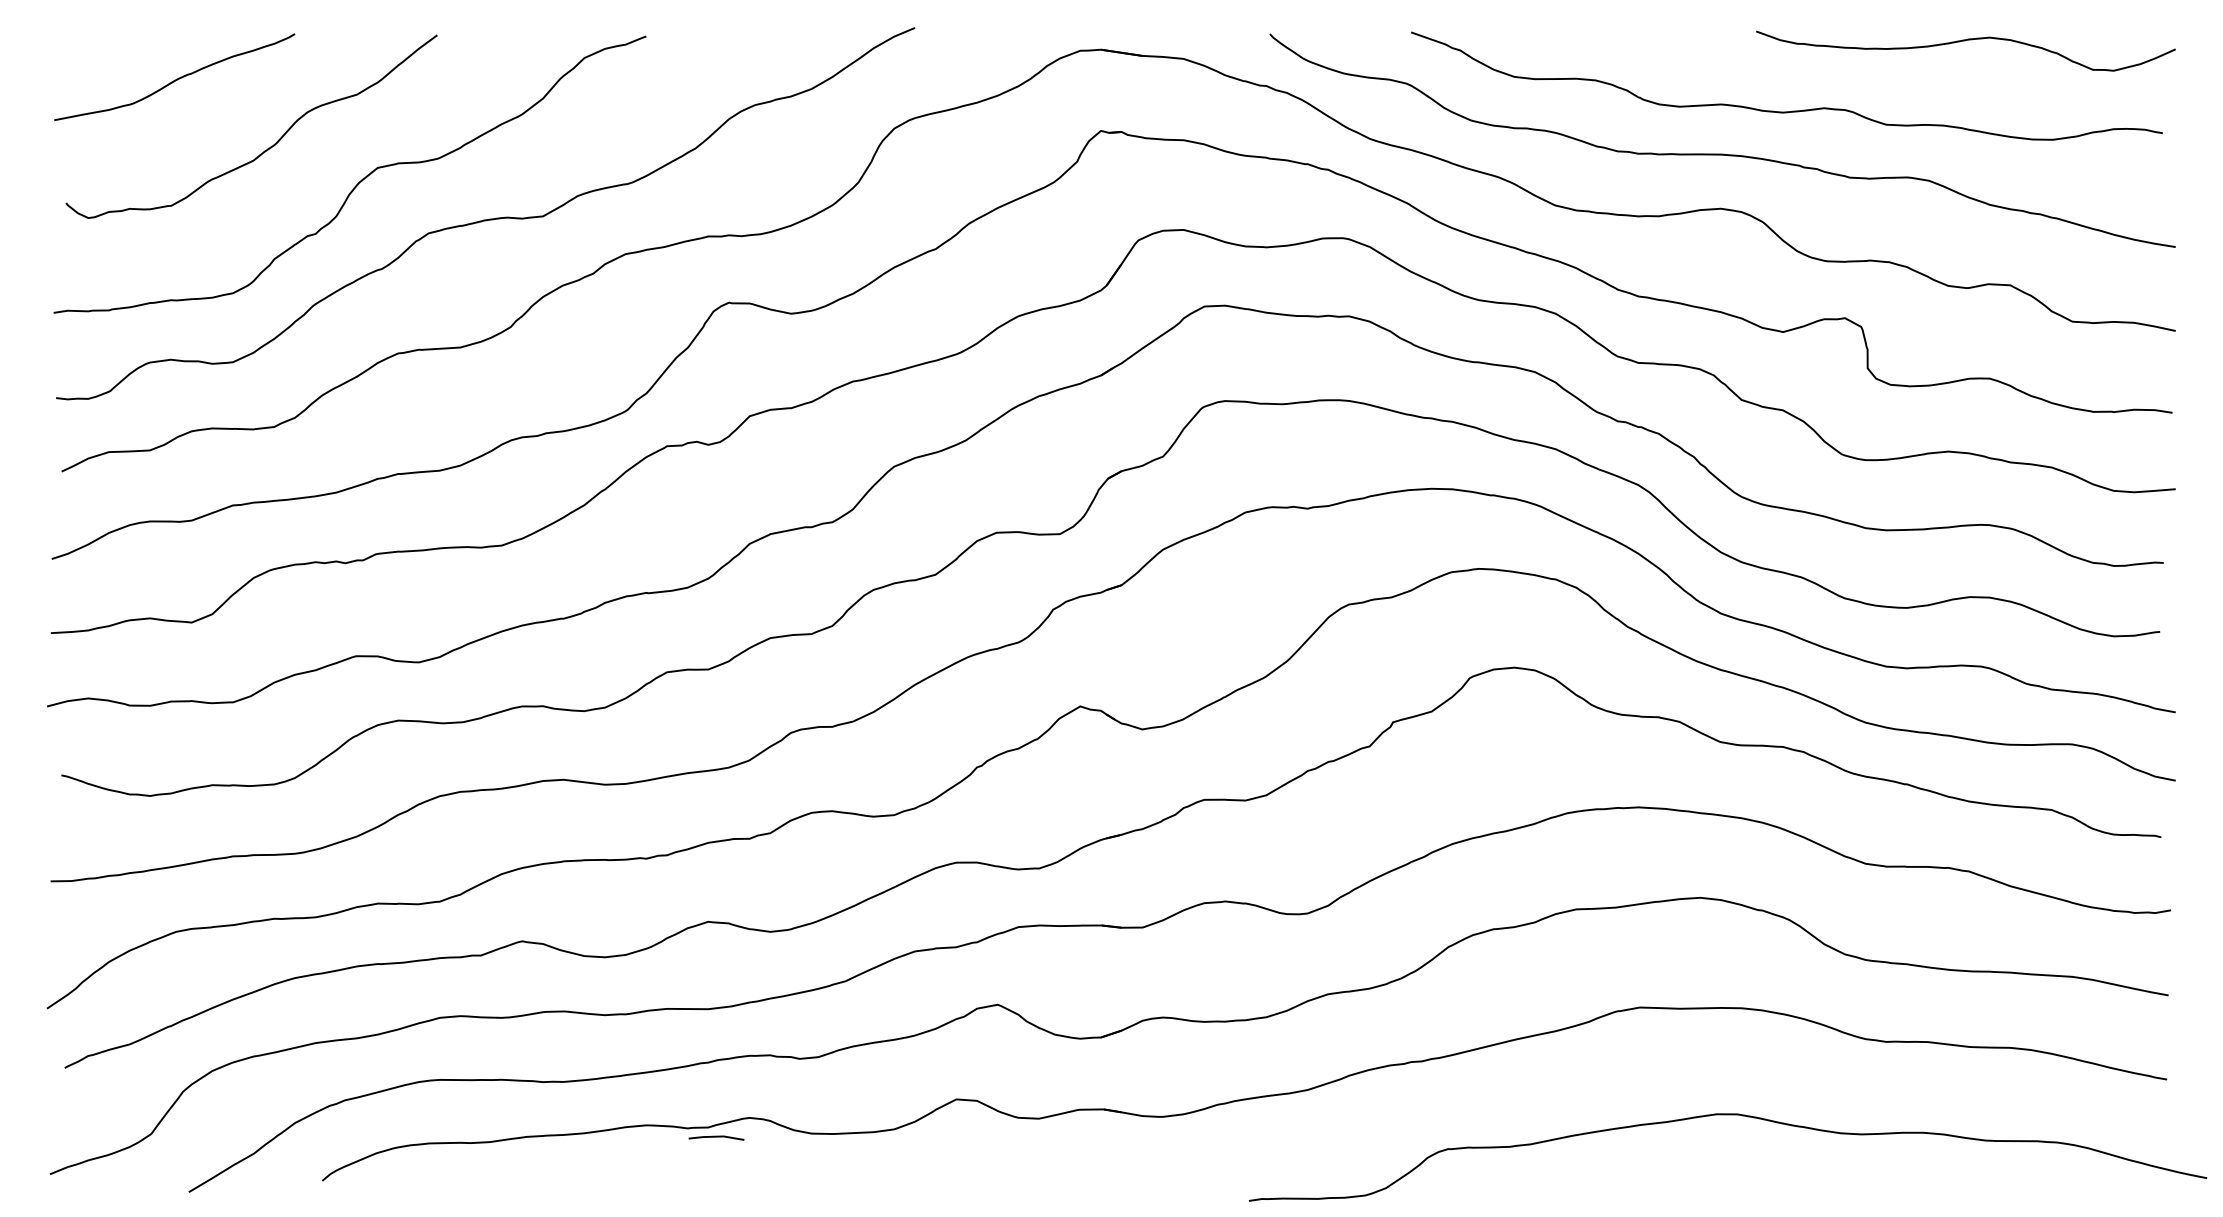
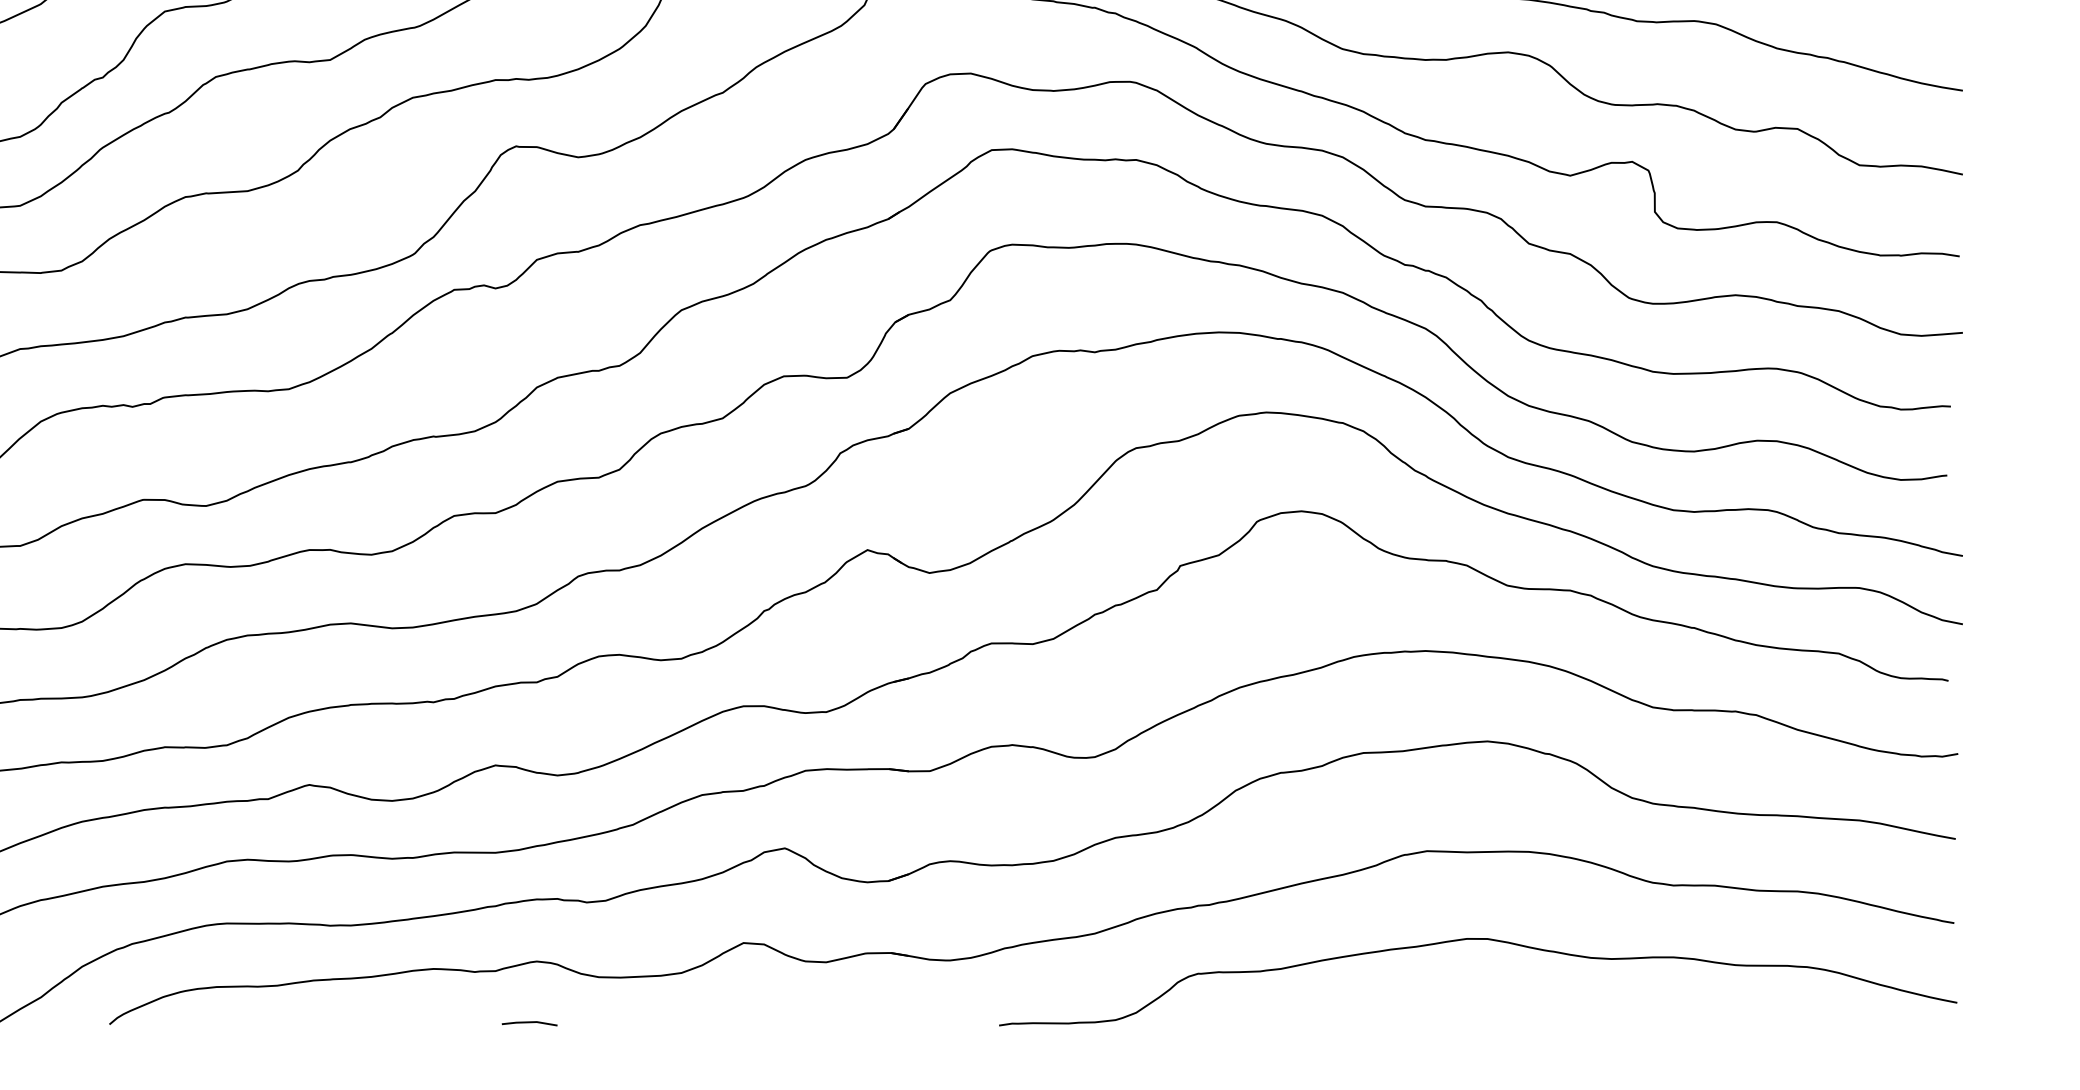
curve: (1727, 1115) -> (1477, 940), moved
line: (716, 1137) -> (529, 1023), moved

